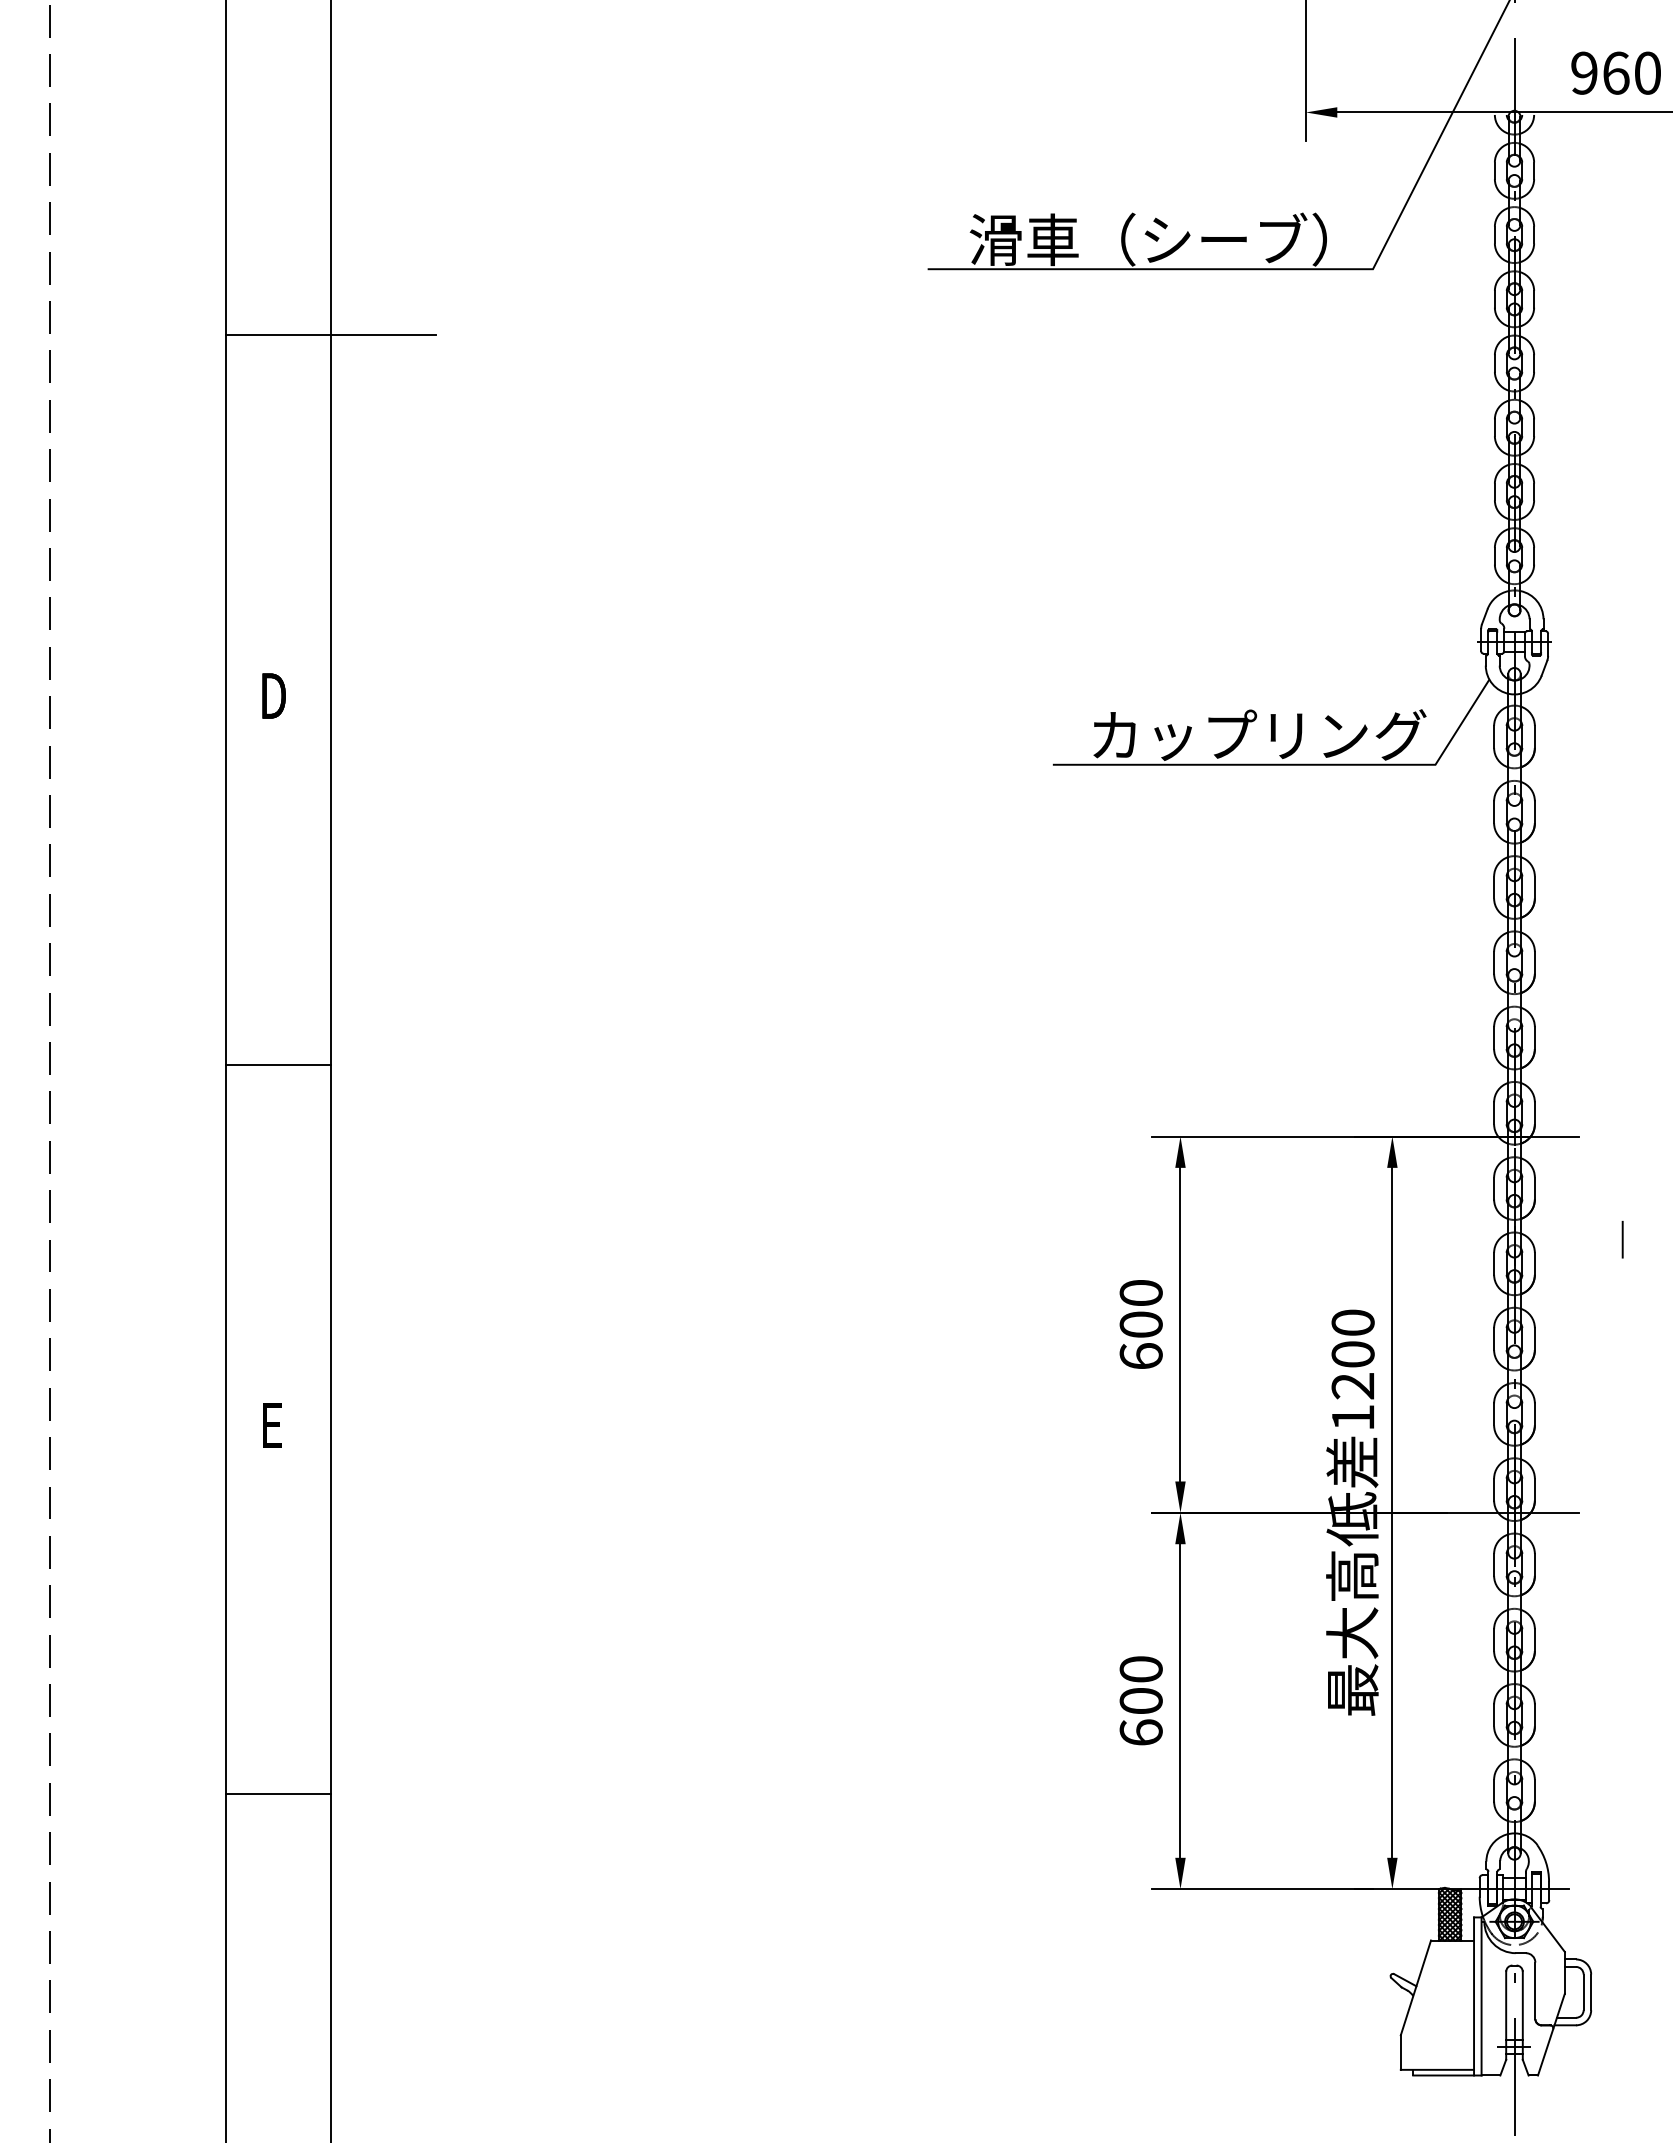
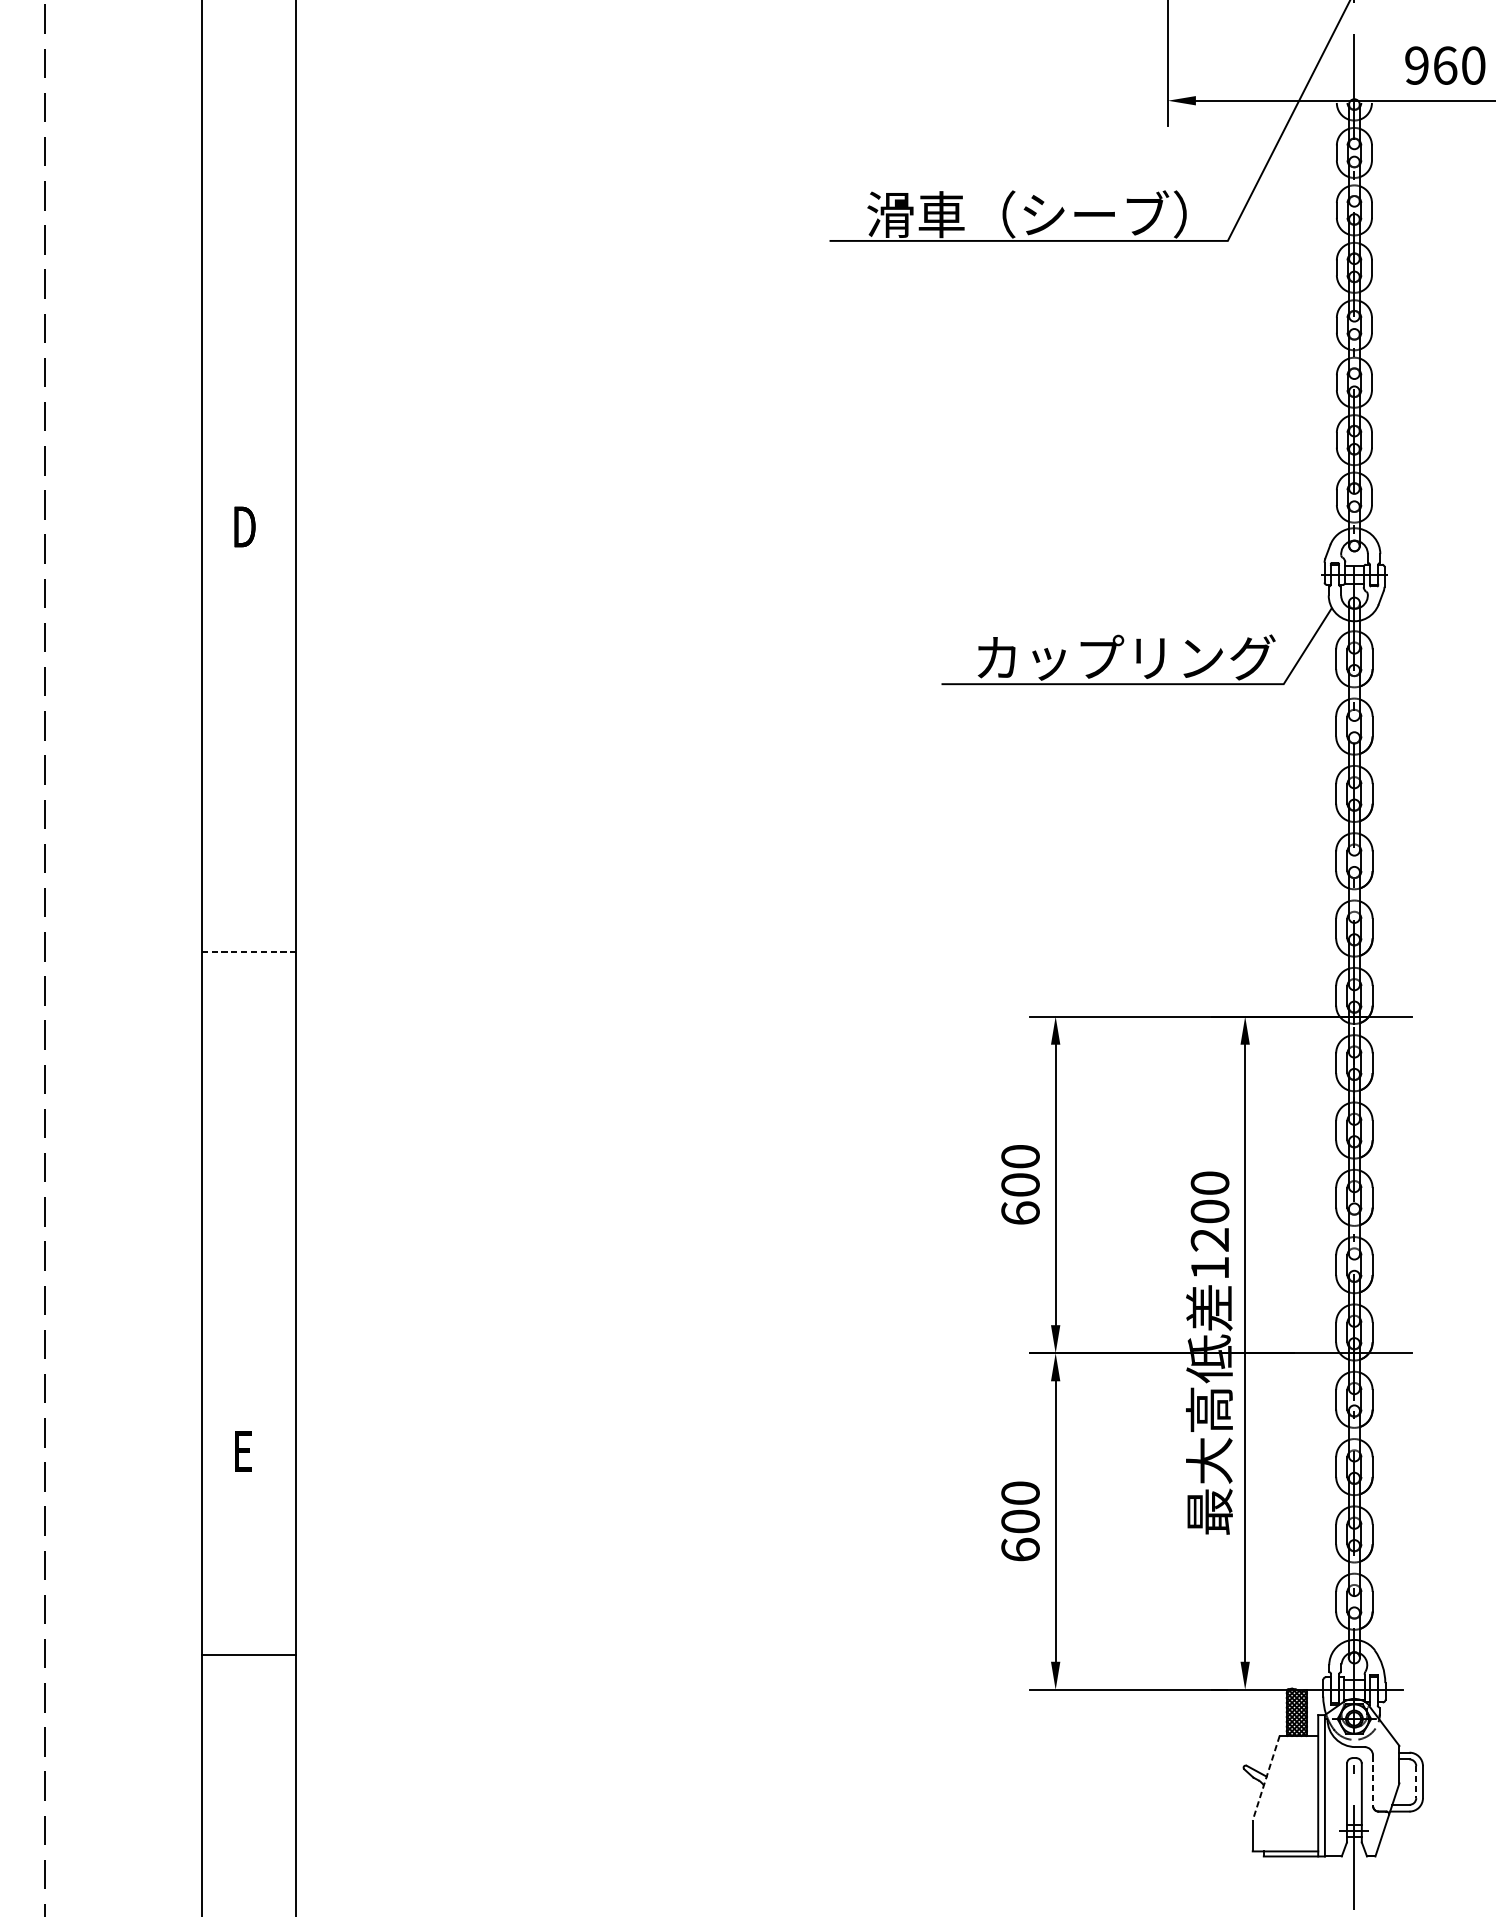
line: (330, 335) -> (295, 300), removed
text: (273, 695) -> (244, 526), moved
line: (278, 1064) -> (248, 952), solid -> dashed
line: (1622, 1239) -> (1450, 1108), removed
text: (272, 1425) -> (243, 1451), moved
line: (277, 1794) -> (248, 1655), moved
line: (1415, 1987) -> (1265, 1777), solid -> dashed
line: (1535, 1991) -> (1373, 1781), solid -> dashed
line: (1583, 1992) -> (1416, 1782), solid -> dashed

